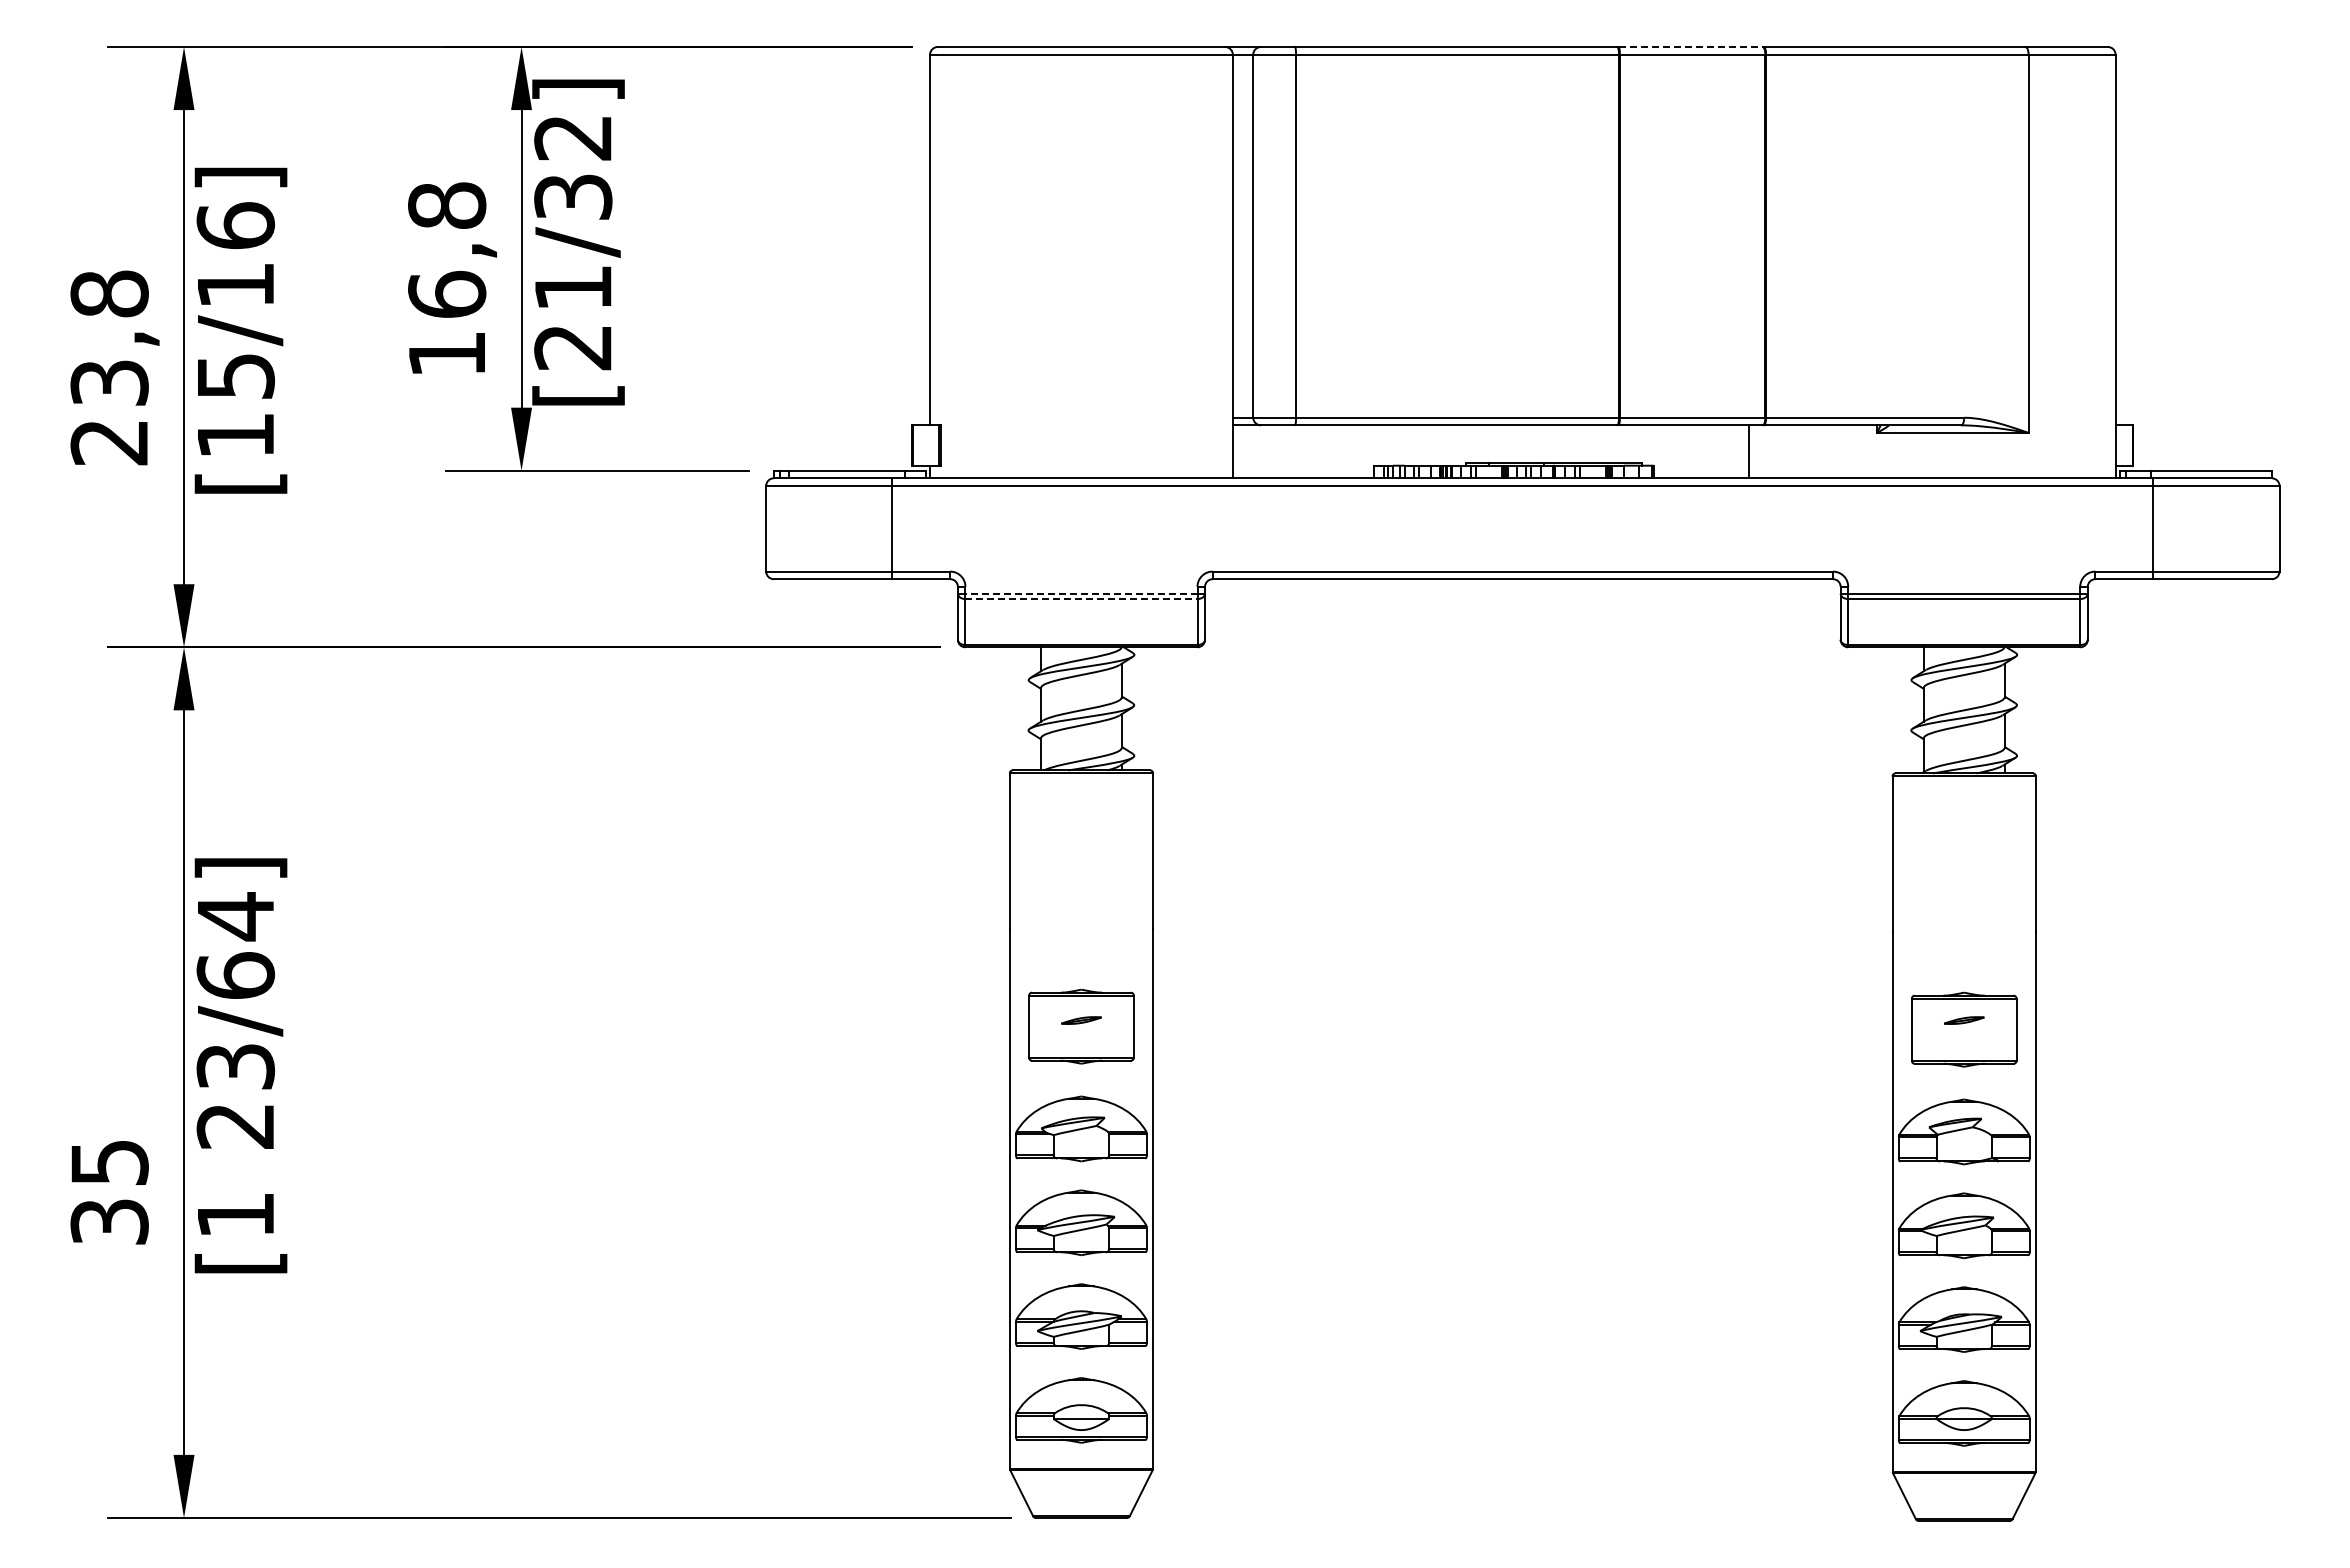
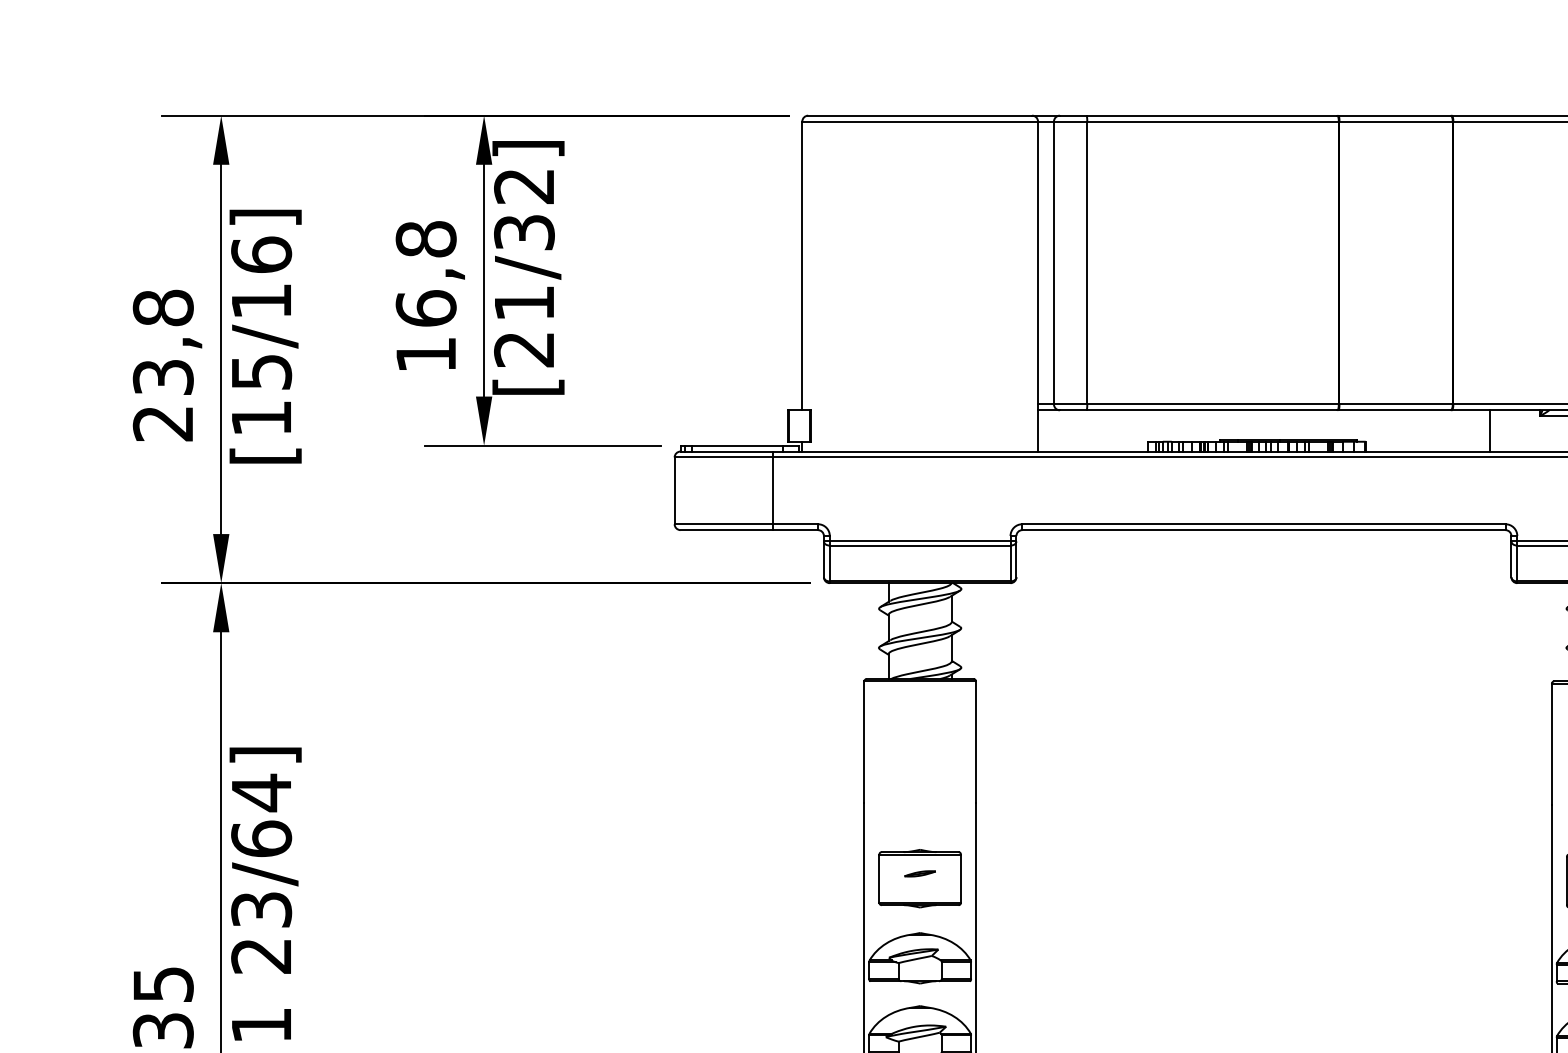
line: (1691, 47) -> (1395, 116), dashed -> solid
line: (1748, 451) -> (1489, 430), moved
line: (1080, 593) -> (919, 541), dashed -> solid
line: (1081, 599) -> (920, 545), dashed -> solid

